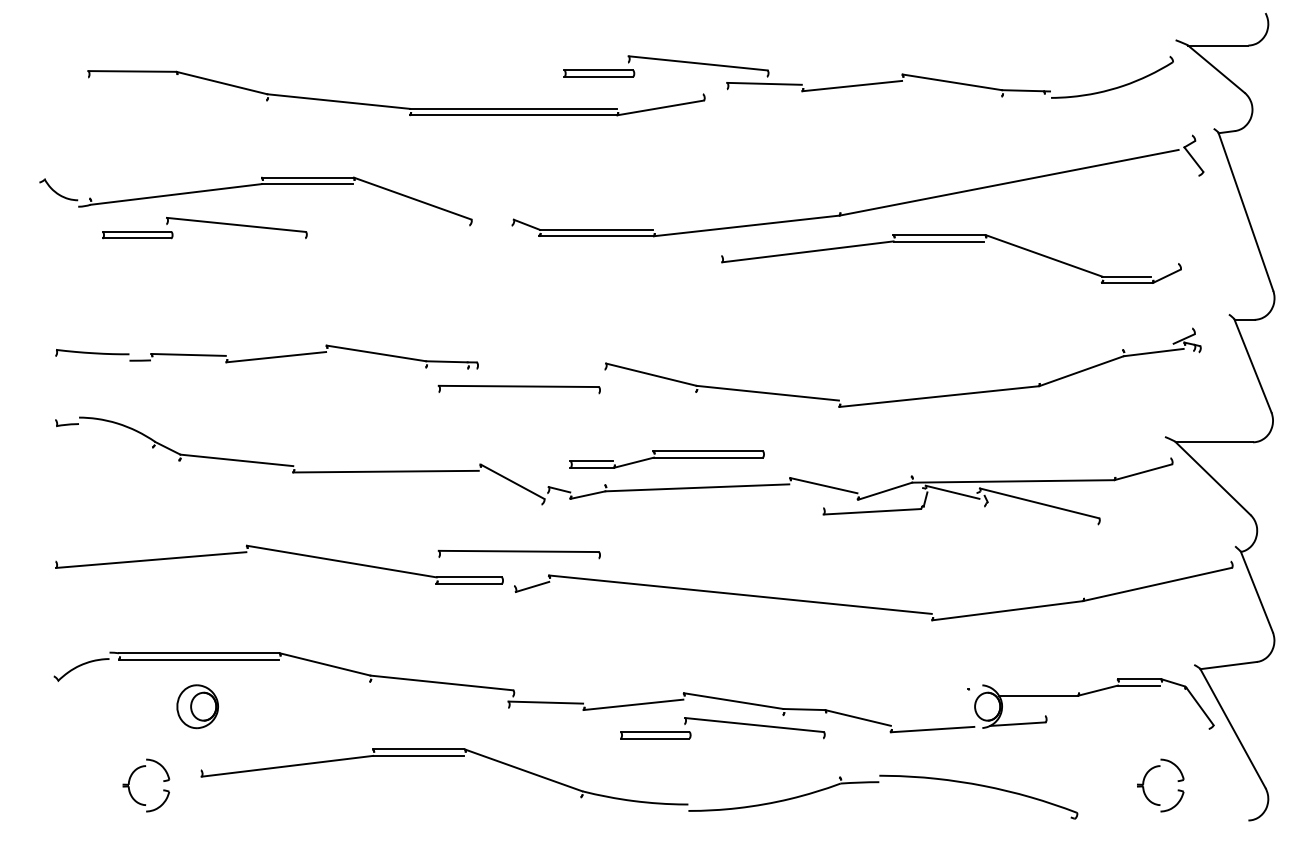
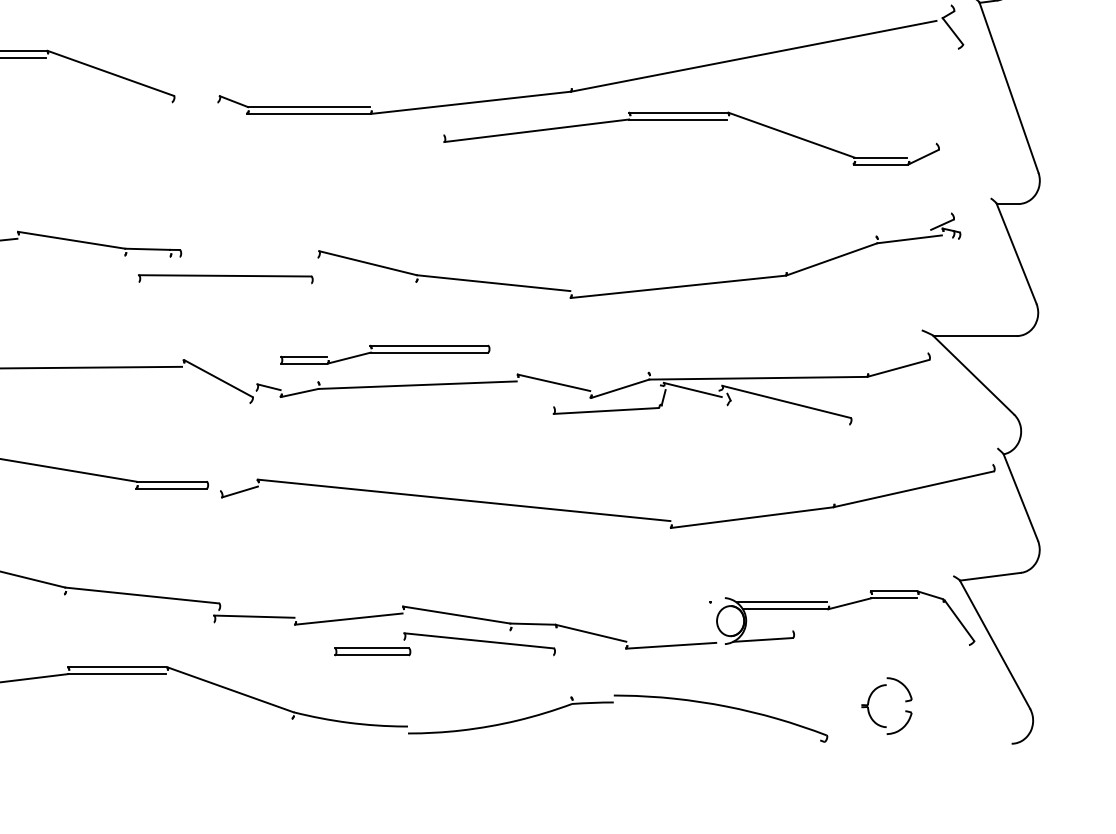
part: (518, 554) -> (224, 457), removed
line: (1035, 689) -> (782, 602), added
part: (1144, 783) -> (869, 703), moved

